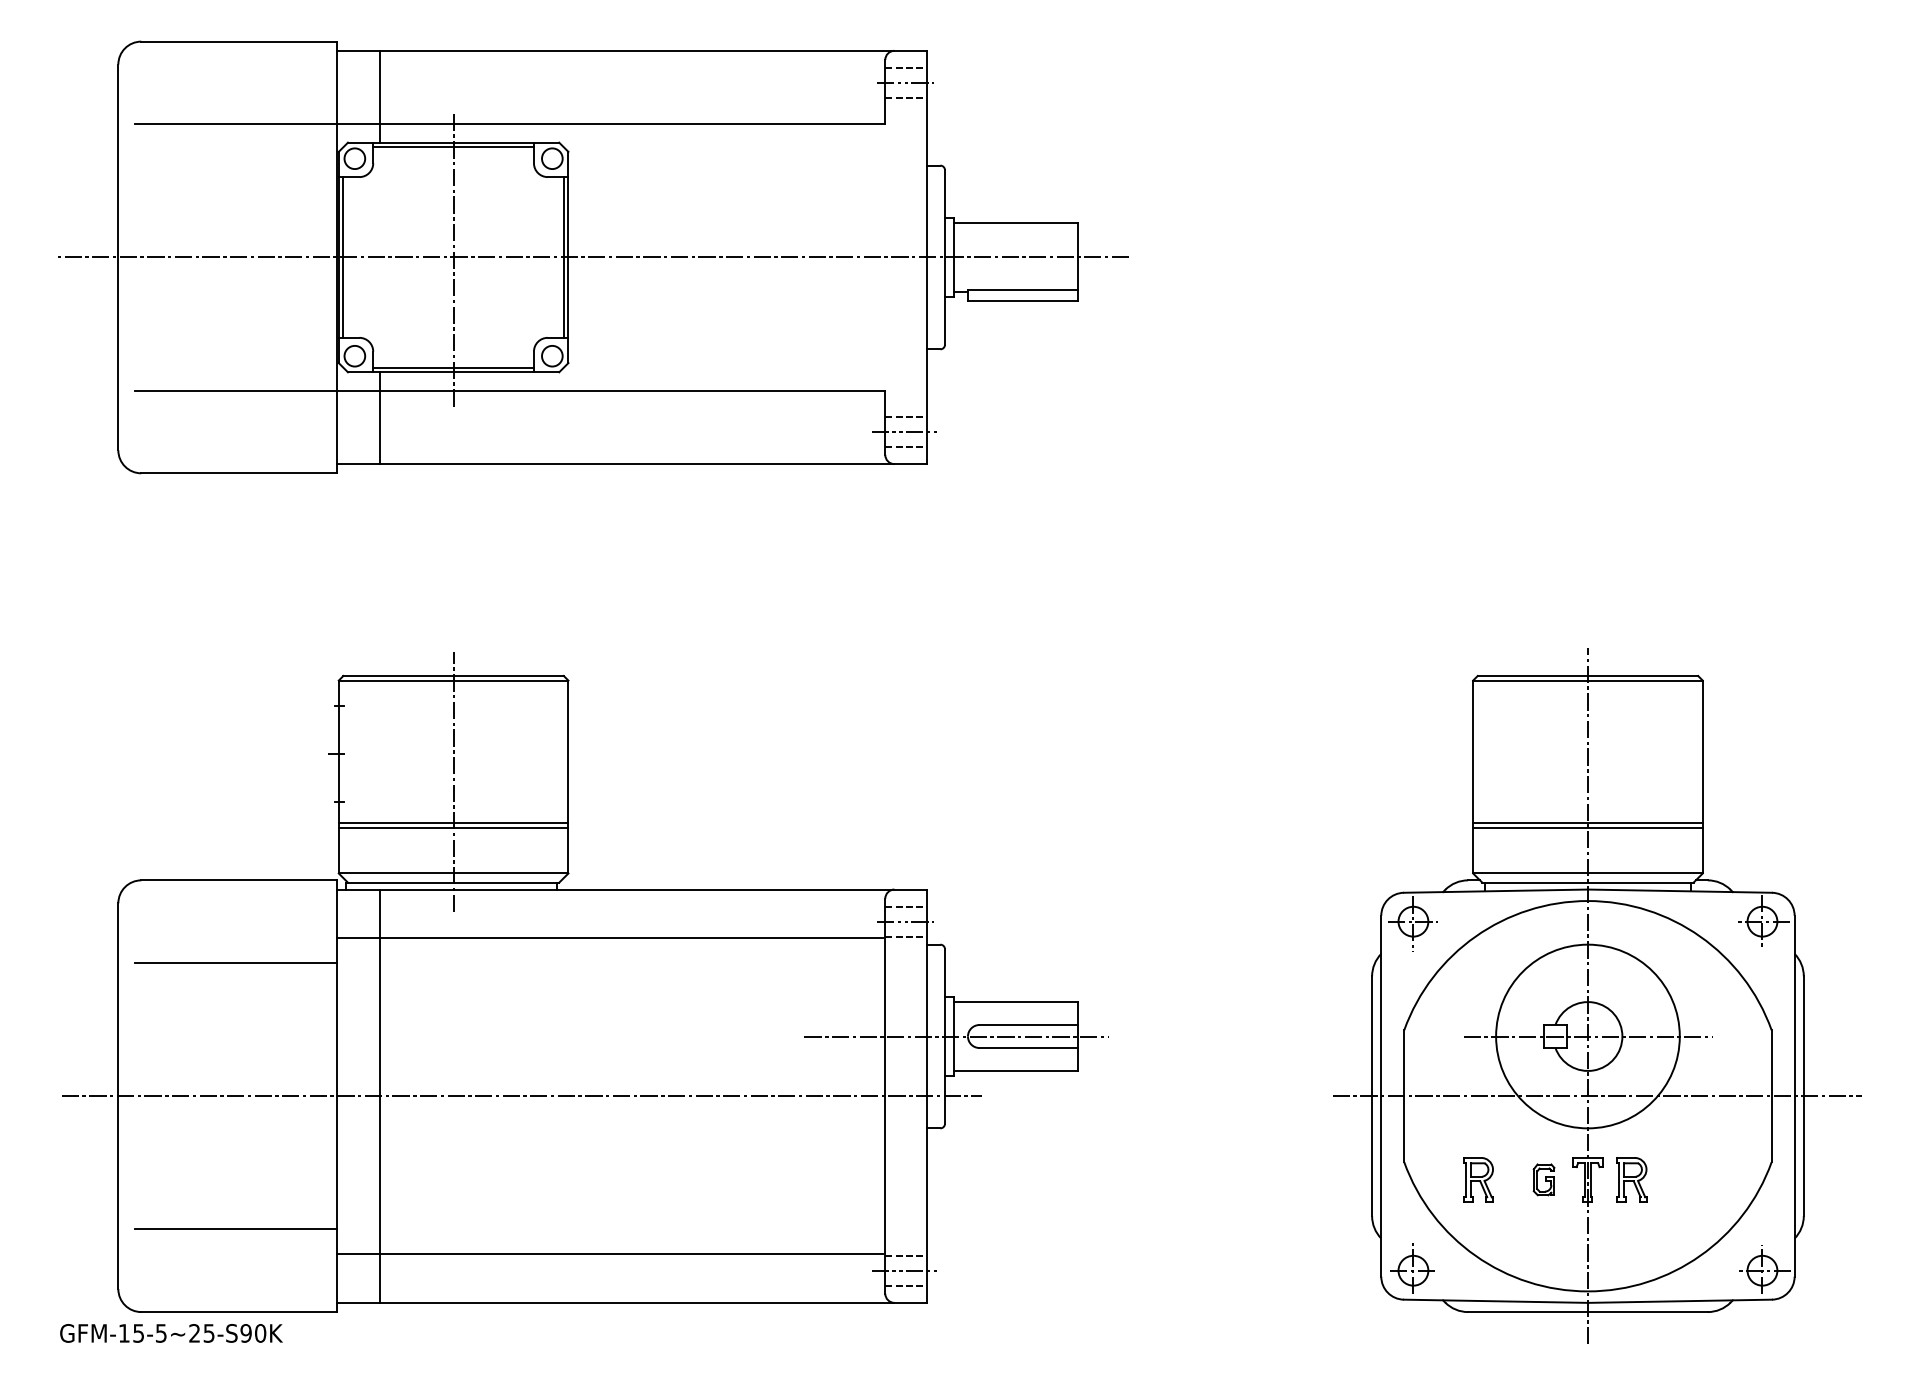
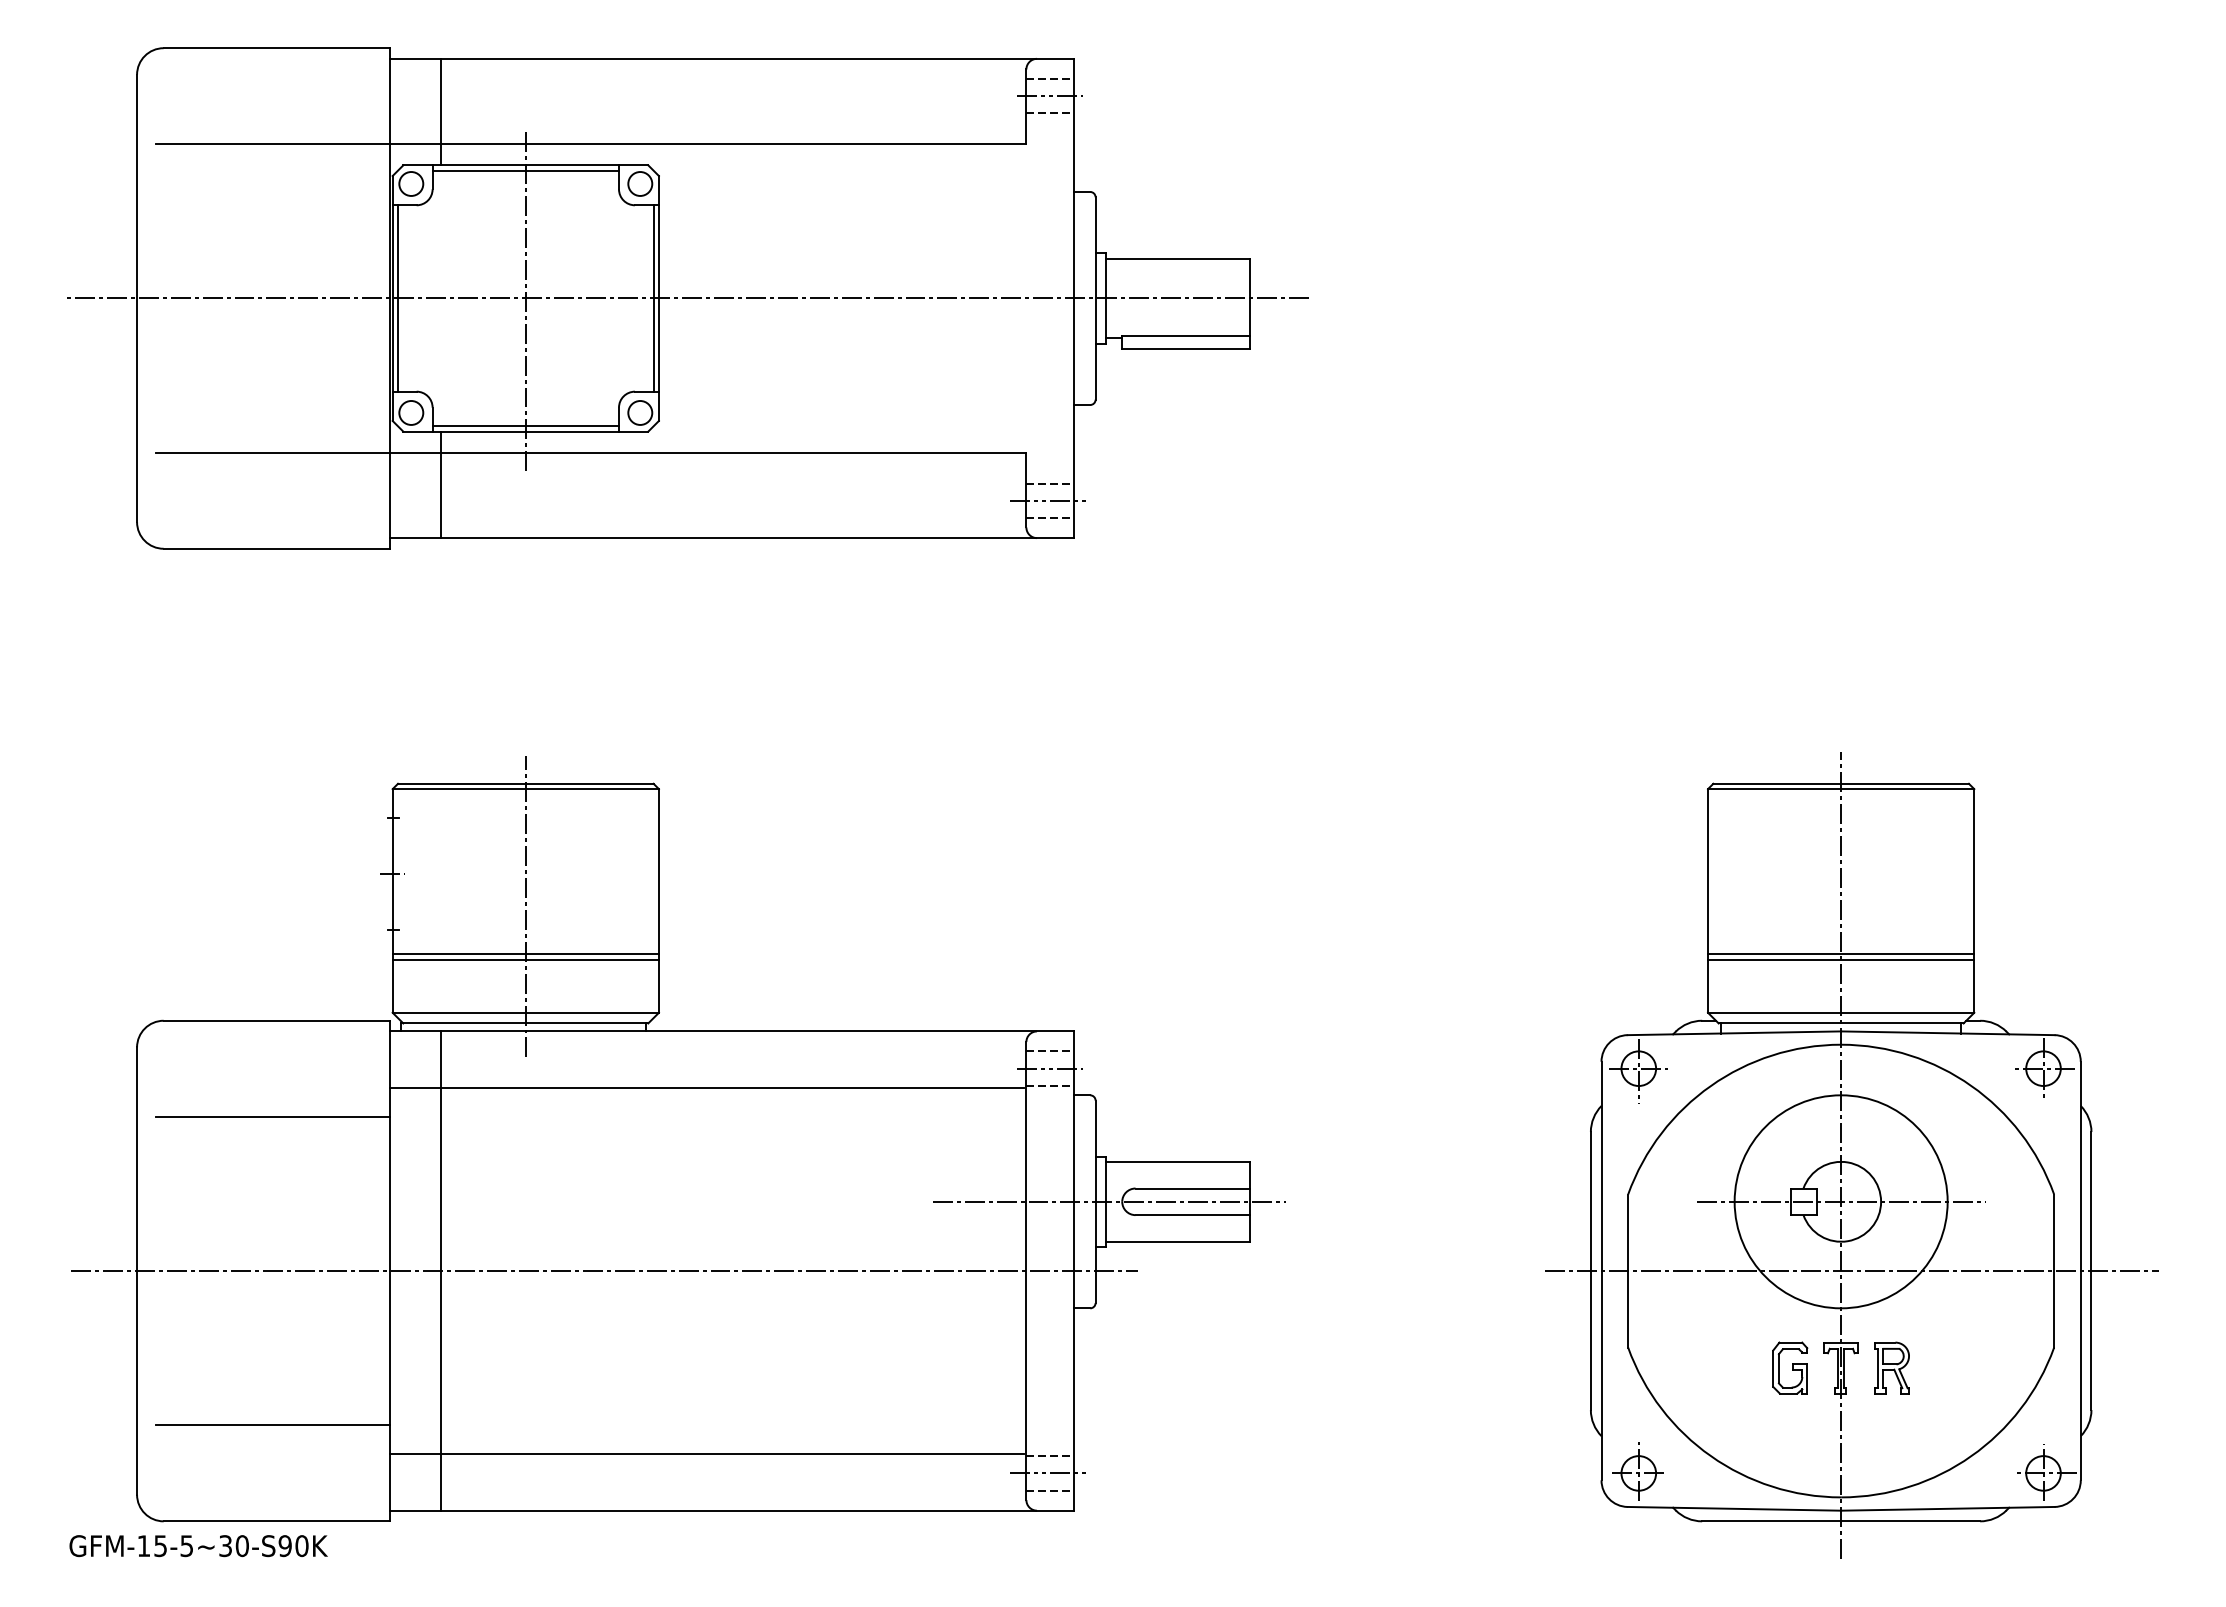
part: (1477, 1179) -> (1713, 1367), removed
part: (1544, 1179) -> (1790, 1367), size x1.43
text: (201, 1333) -> (233, 1546), GFM-15-5~25-S90K -> GFM-15-5~30-S90K

